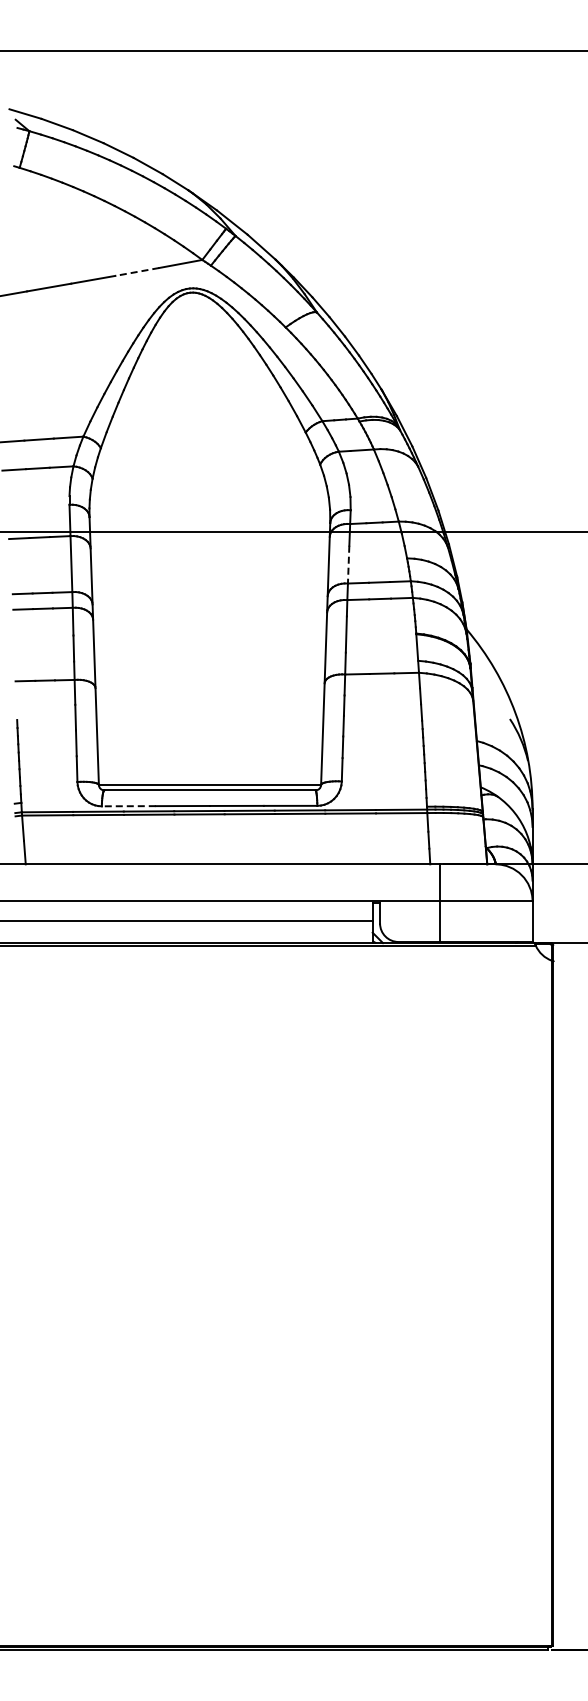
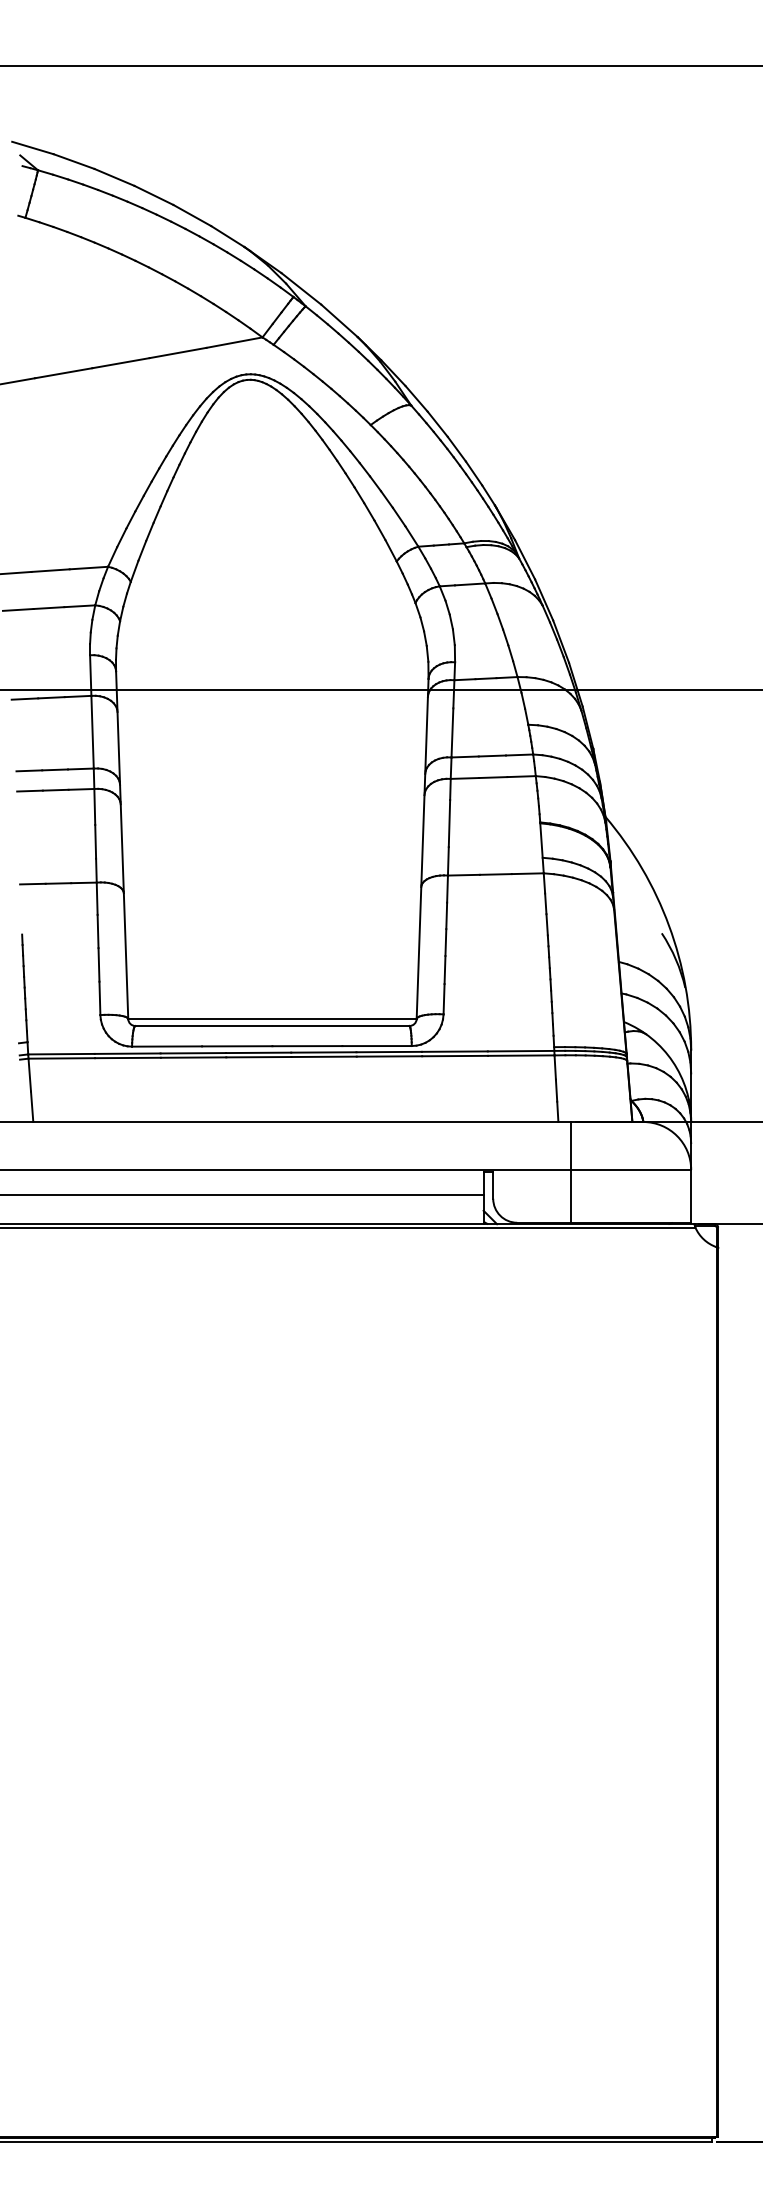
line: (136, 272) -> (177, 353), dashed -> solid
line: (348, 564) -> (452, 732), dashed -> solid
line: (128, 806) -> (166, 1046), dashed -> solid

